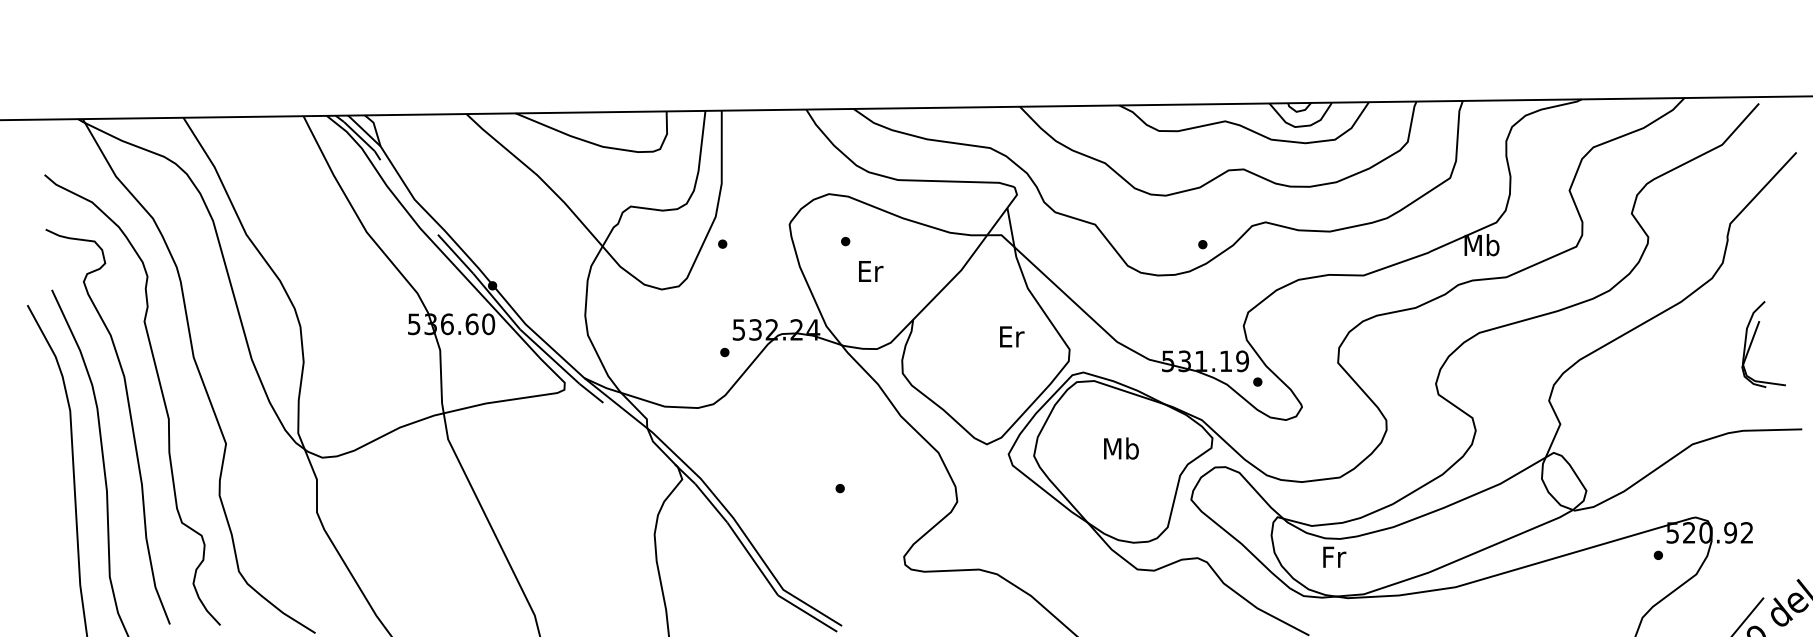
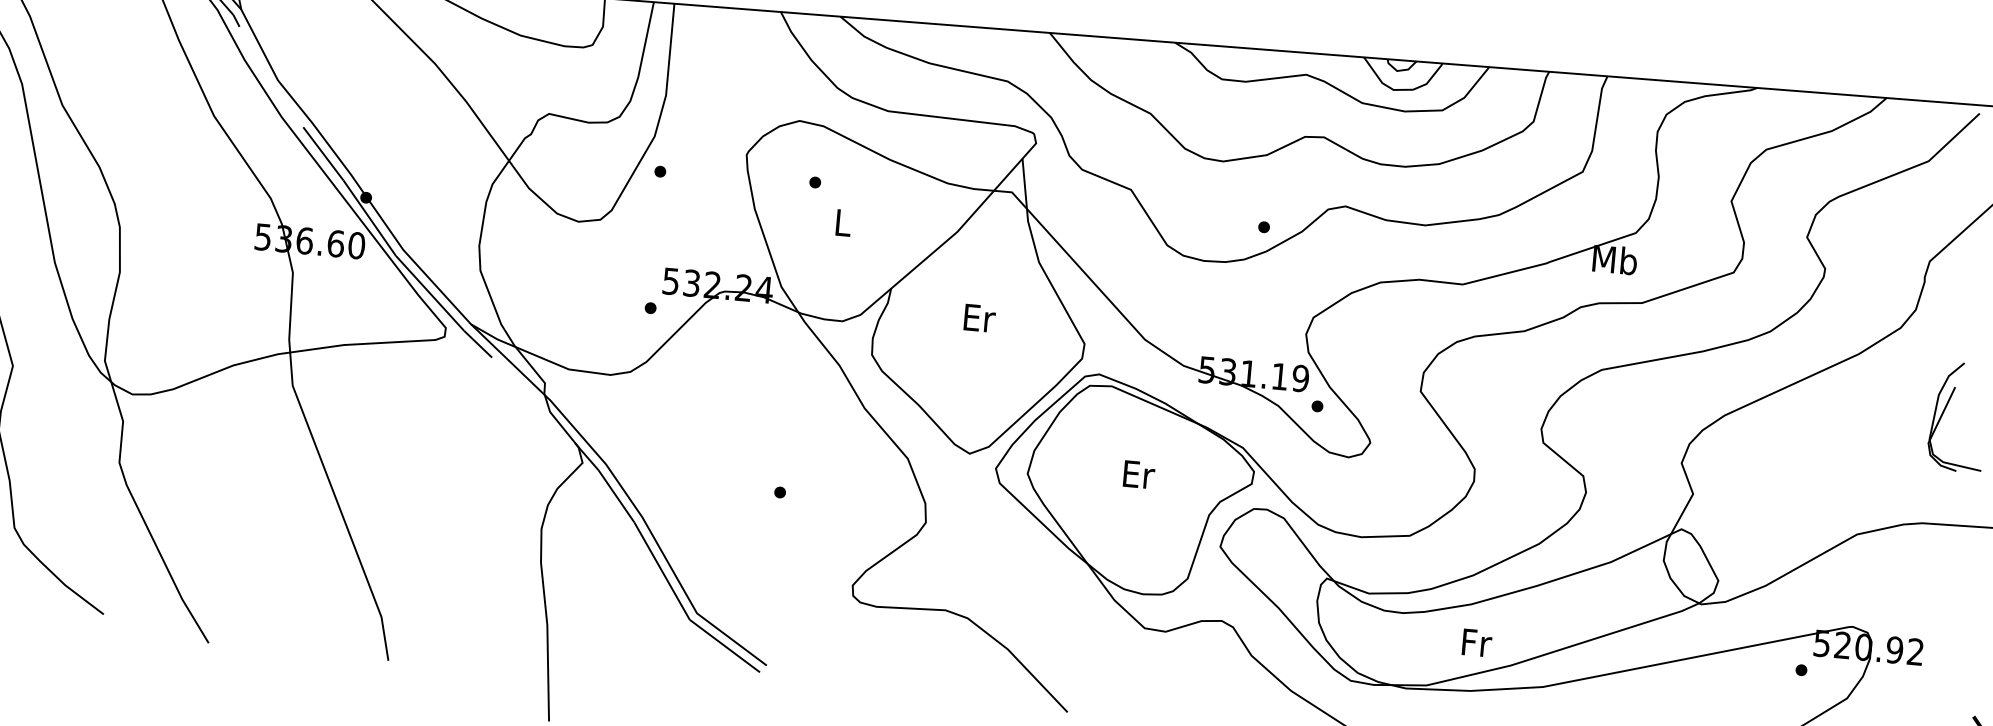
text: (871, 271) -> (844, 223), Er -> L
text: (1012, 336) -> (980, 317), moved
text: (1121, 448) -> (1138, 474), Mb -> Er
text: (1334, 556) -> (1476, 642), moved

